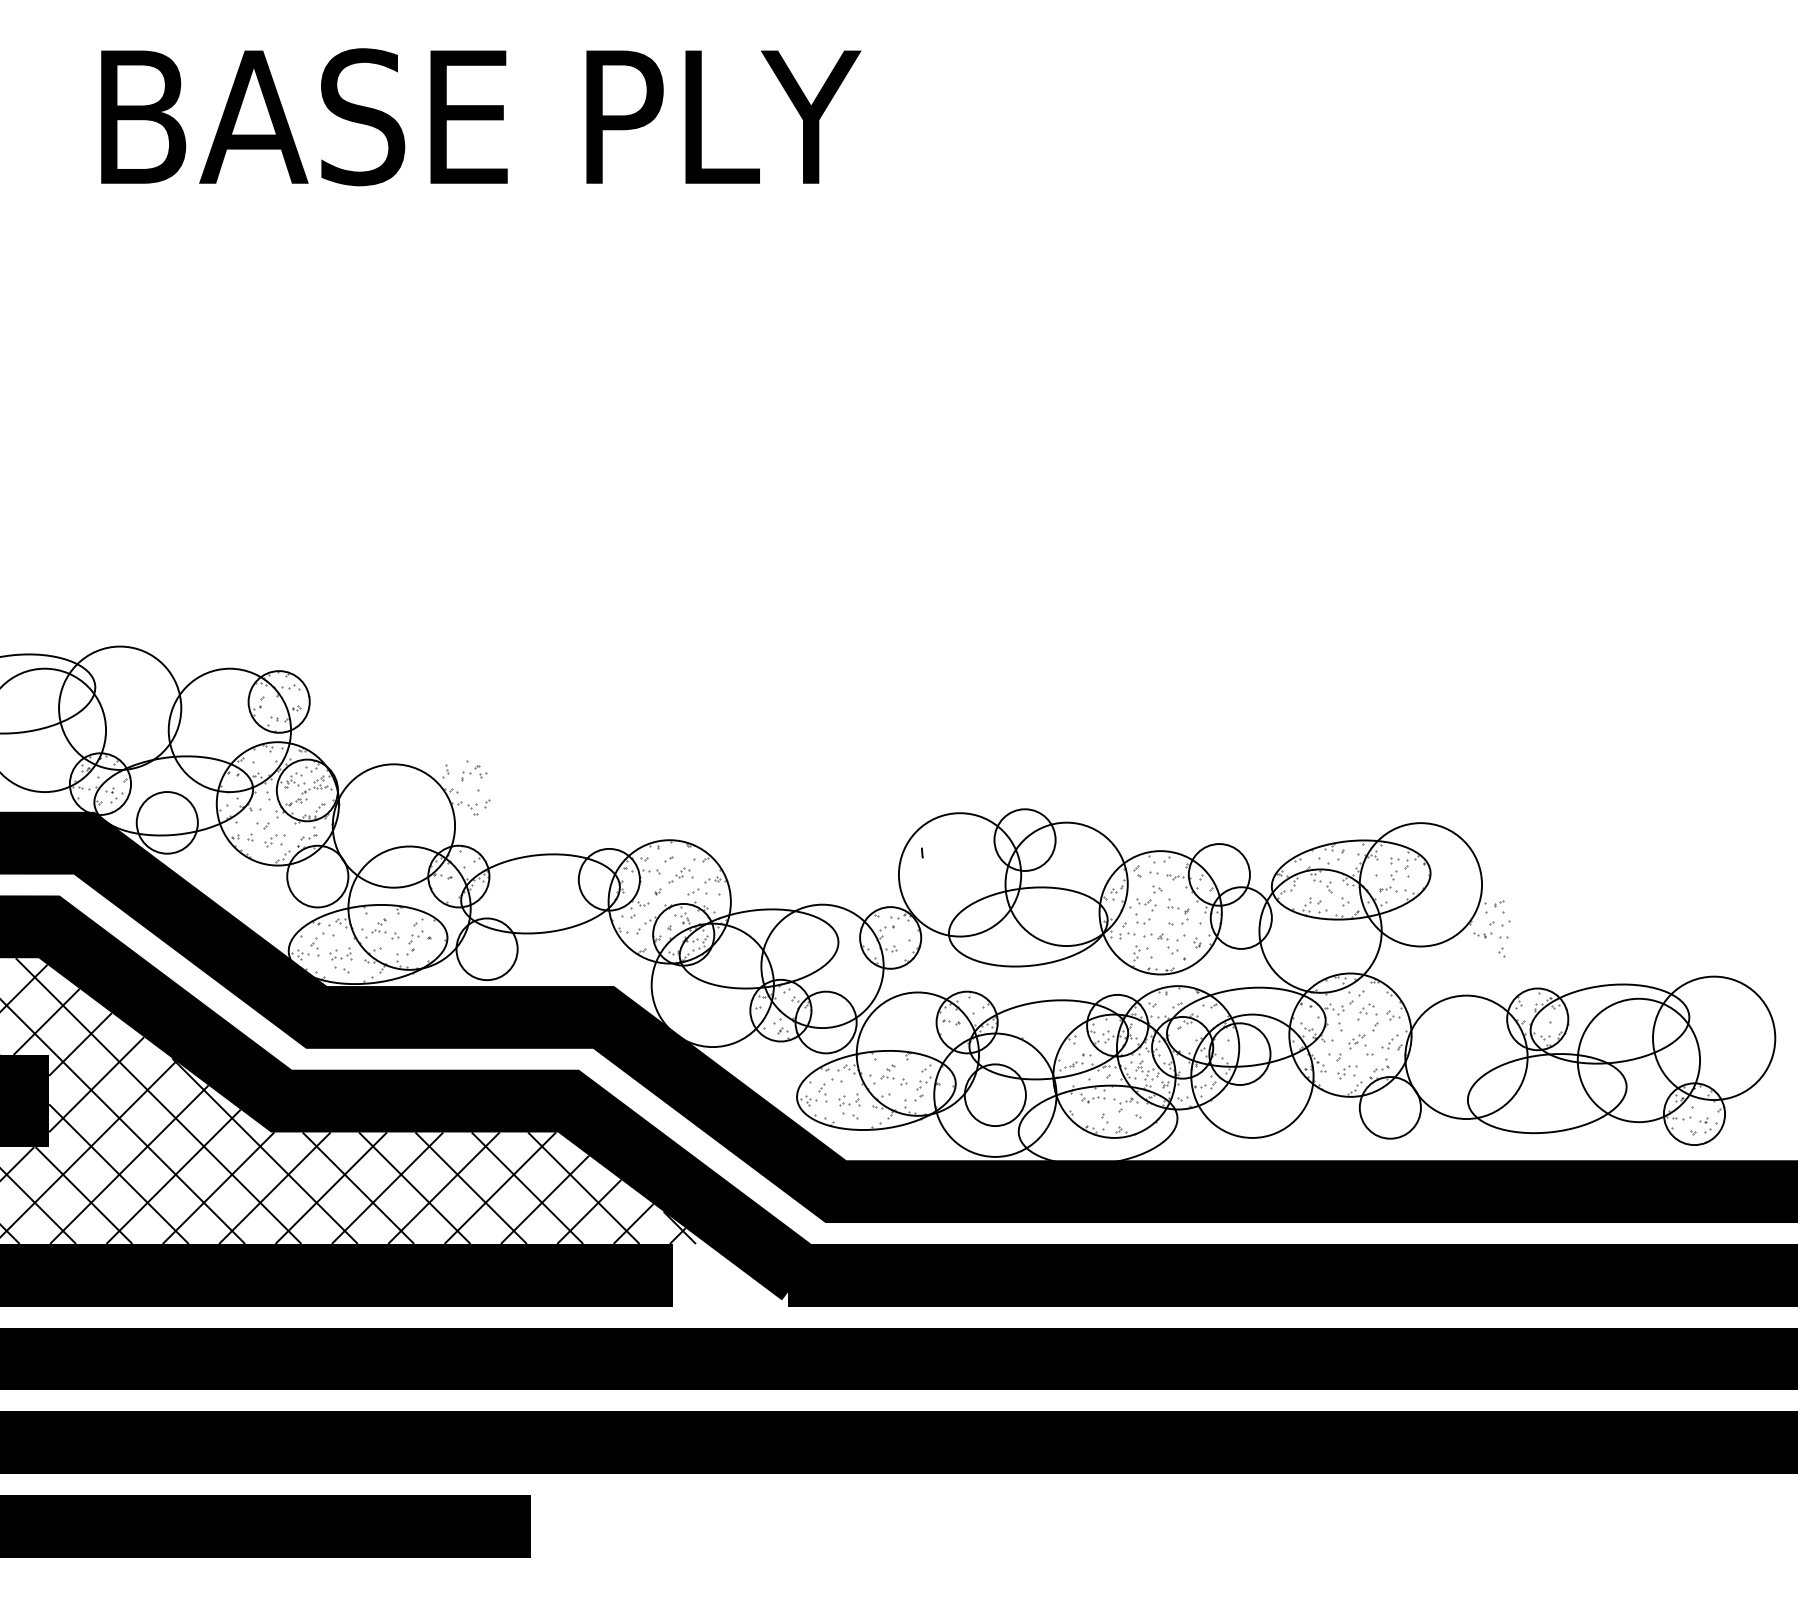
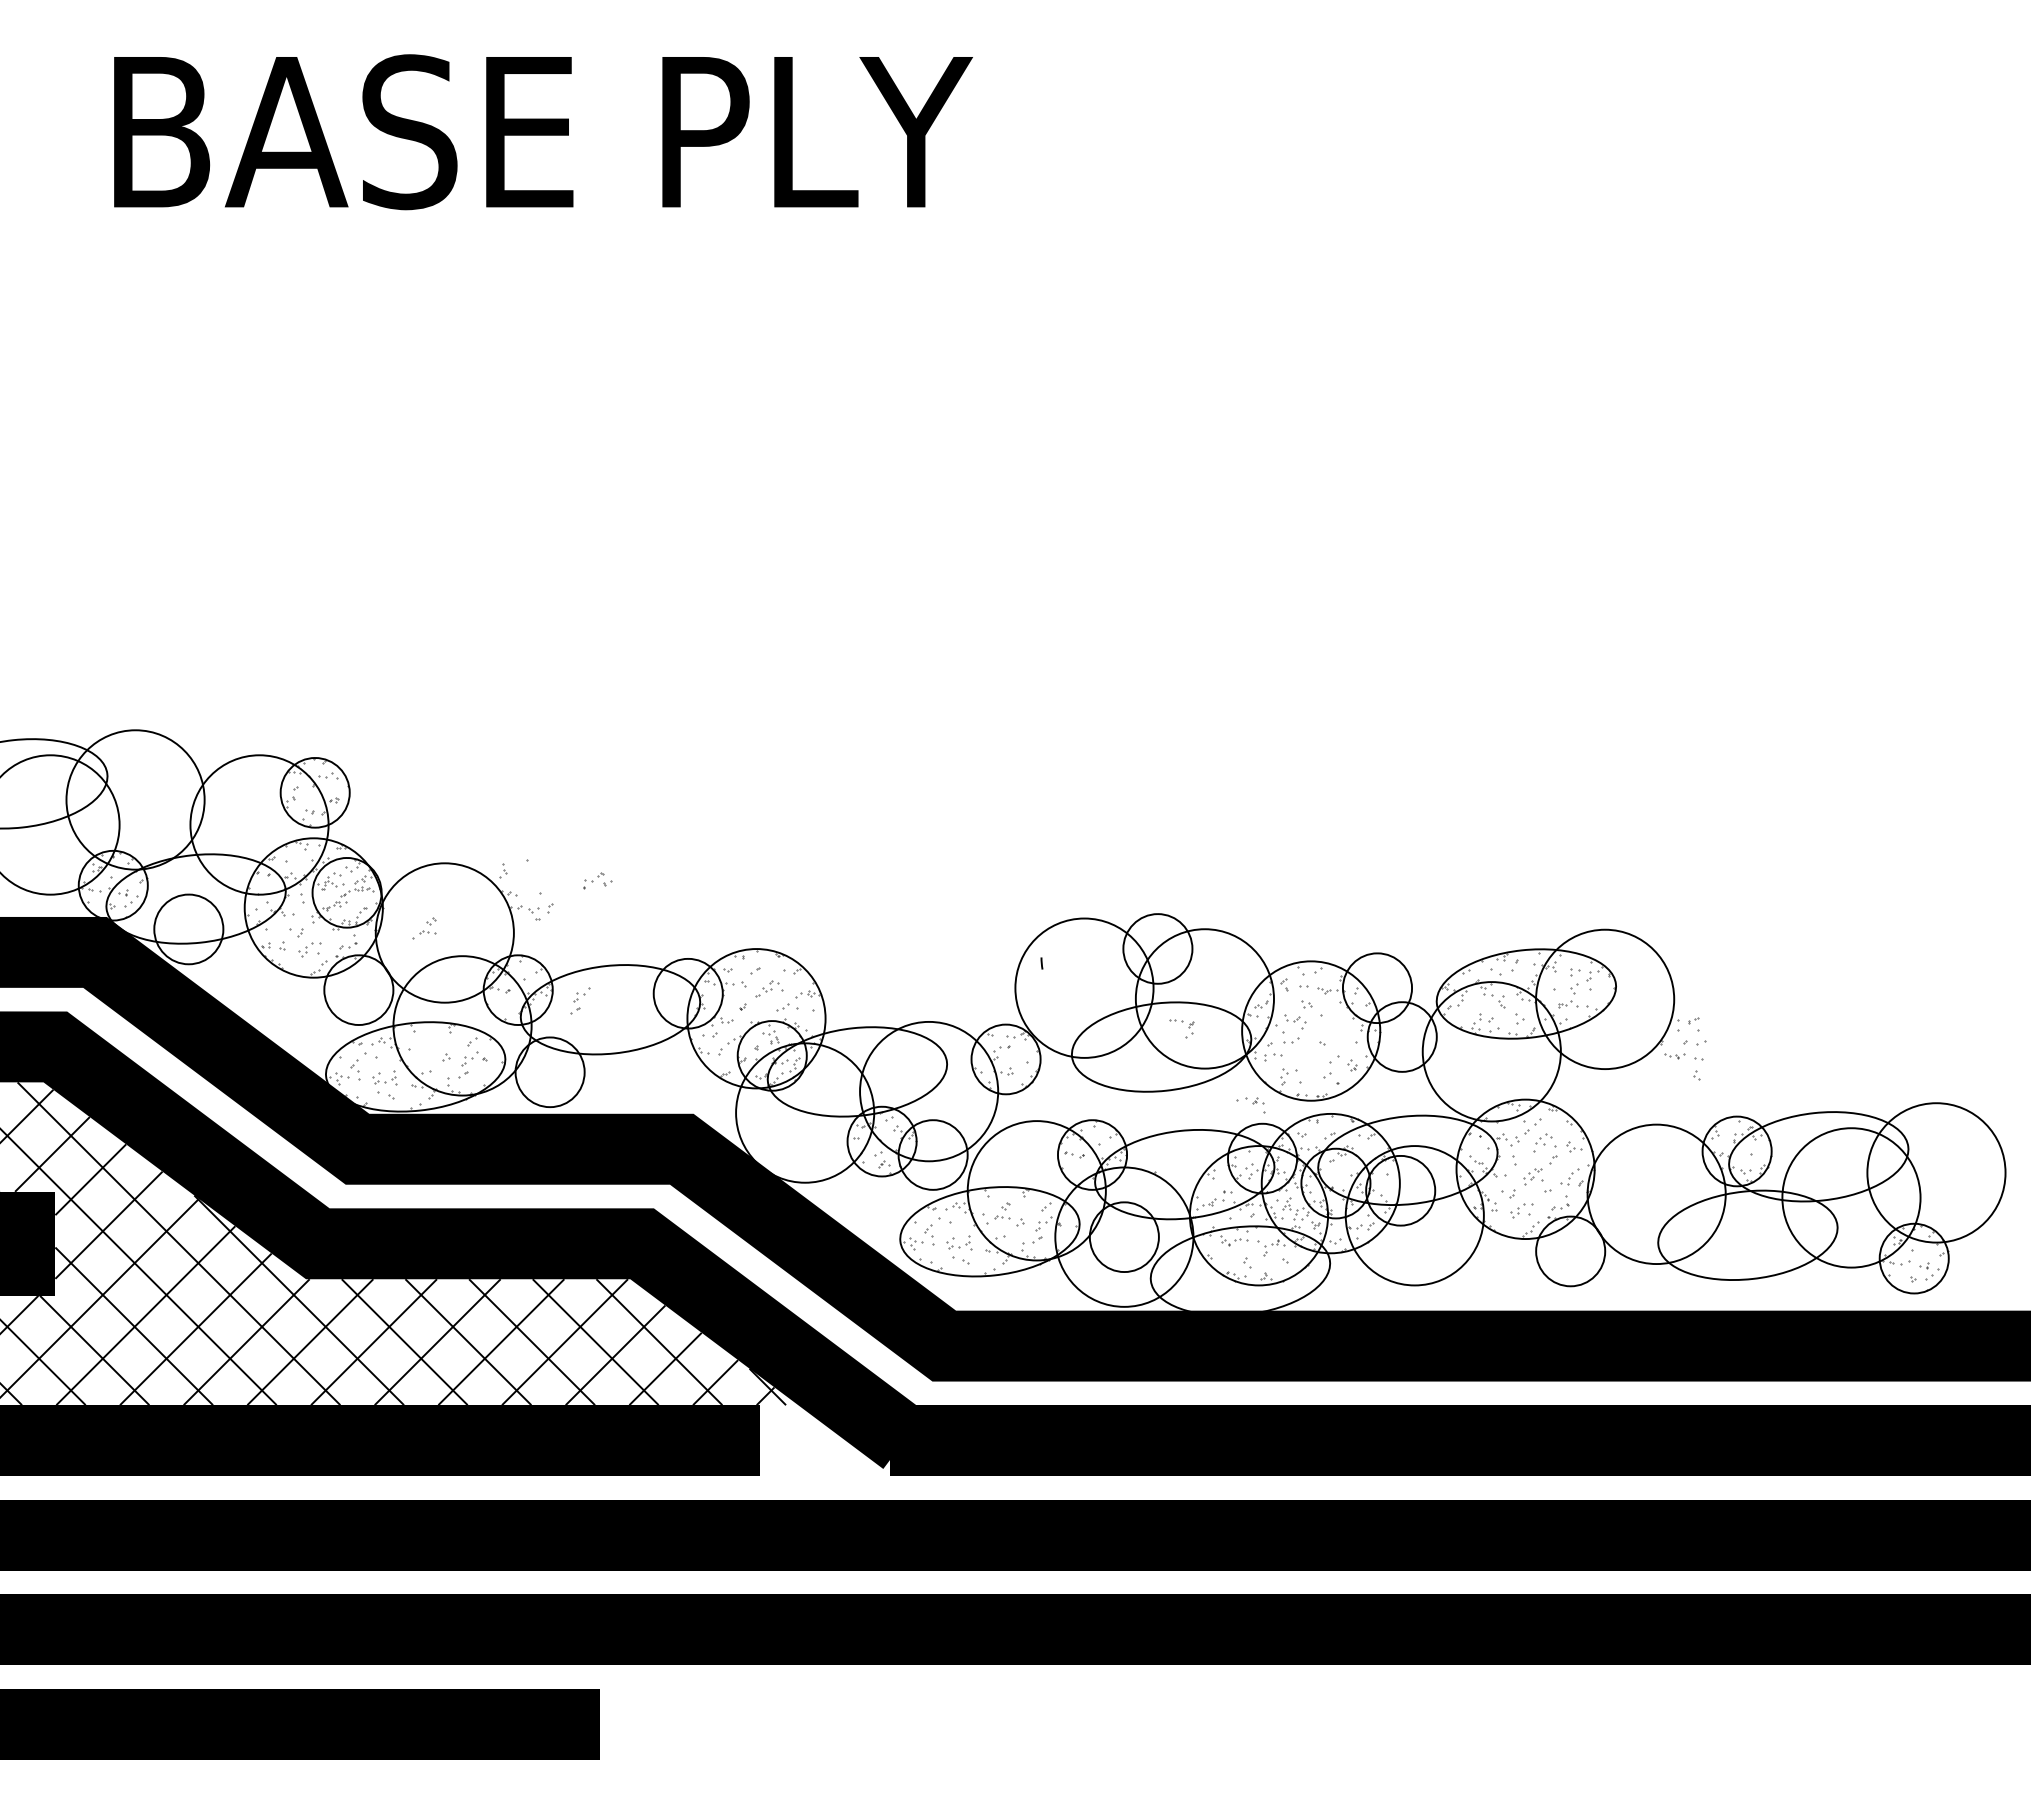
part: (474, 772) -> (597, 880), moved
part: (513, 885) -> (580, 1000), added
part: (1178, 909) -> (1182, 1022), moved
part: (375, 928) -> (424, 928), moved
part: (1155, 940) -> (1250, 1105), moved

